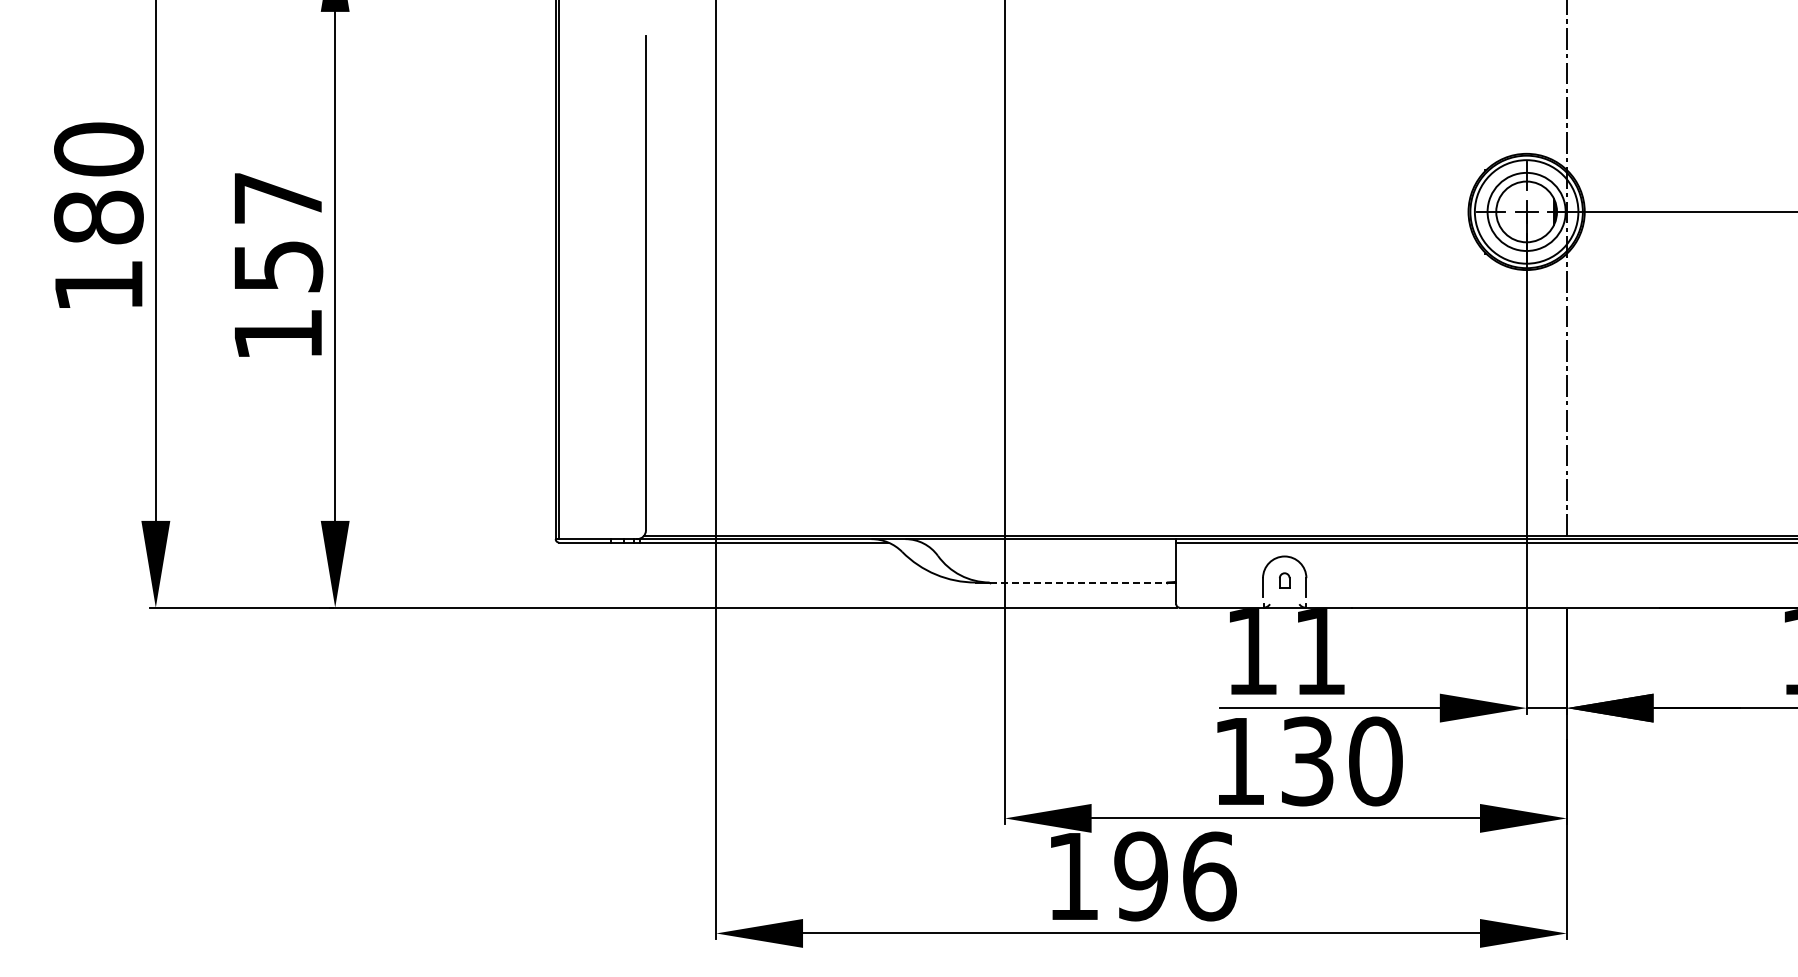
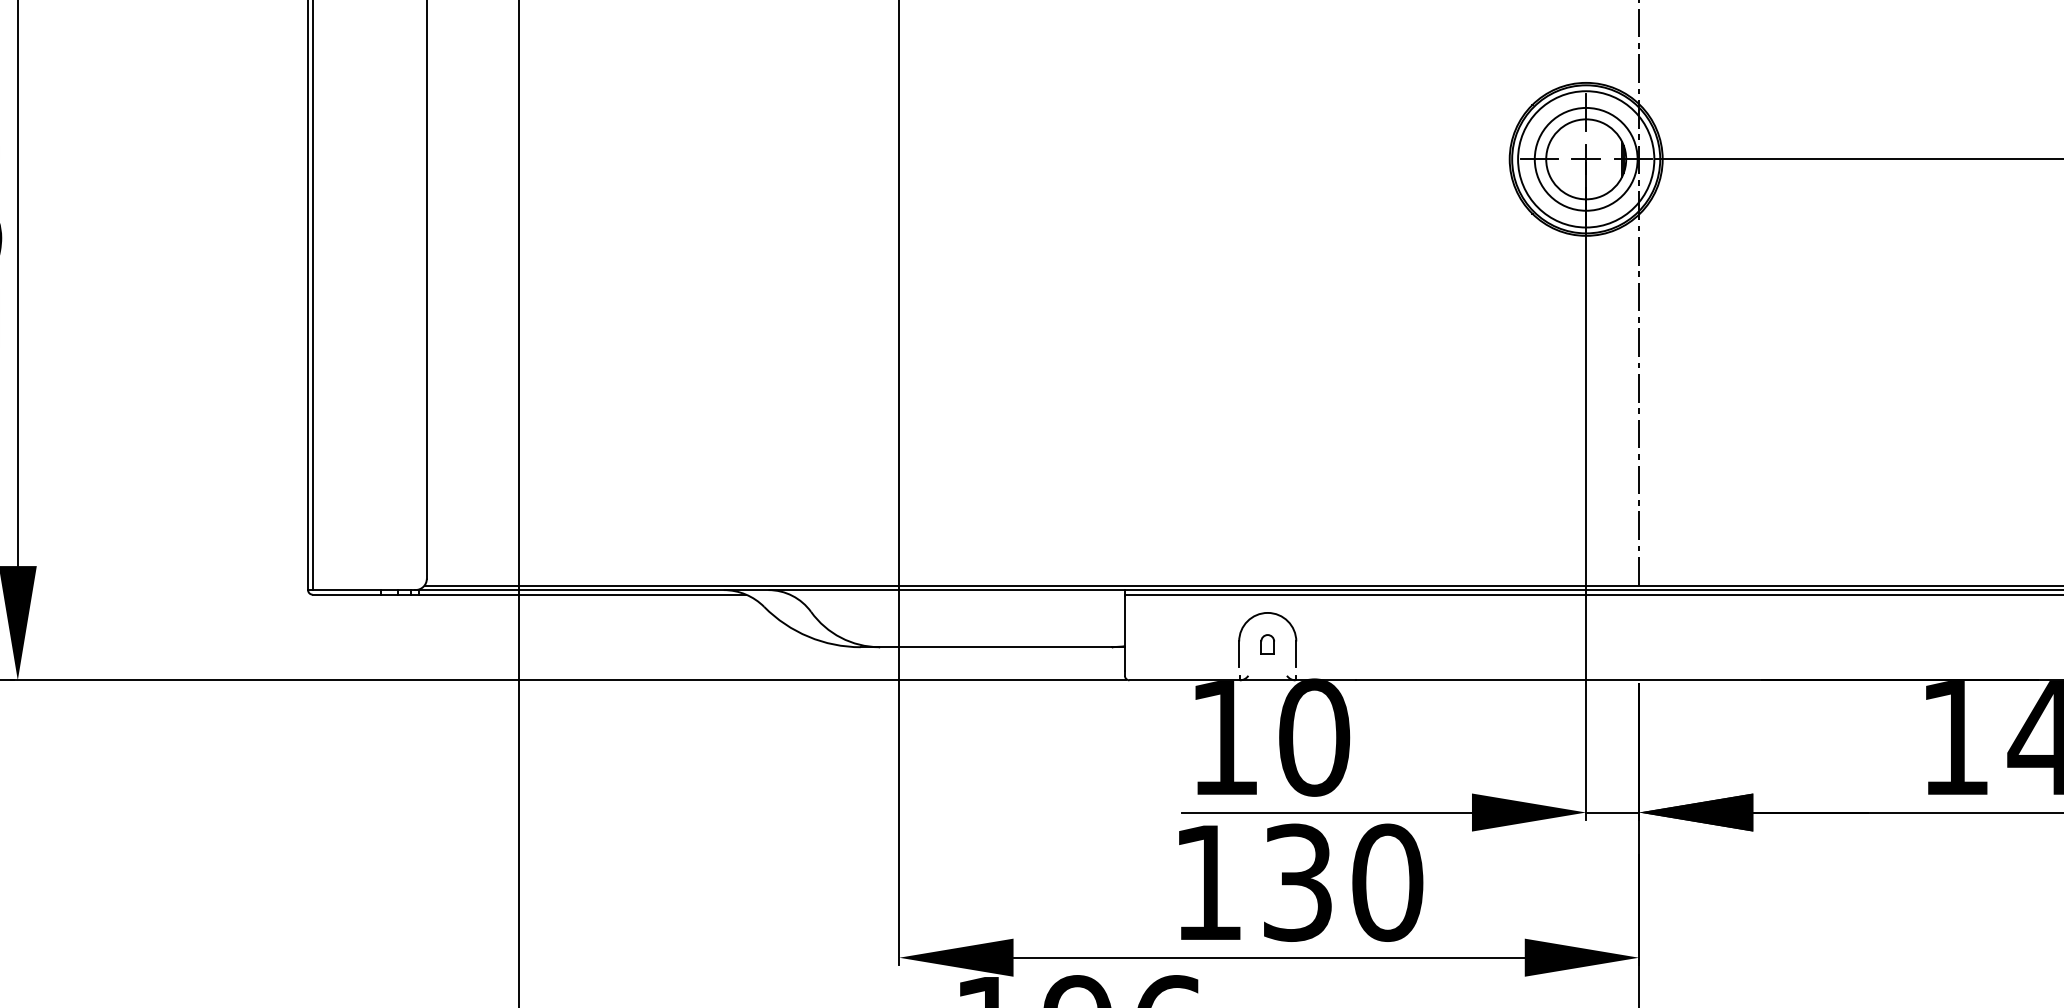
line: (1078, 582) -> (996, 647), dashed -> solid
text: (1320, 651) -> (1314, 738), 11 -> 10

